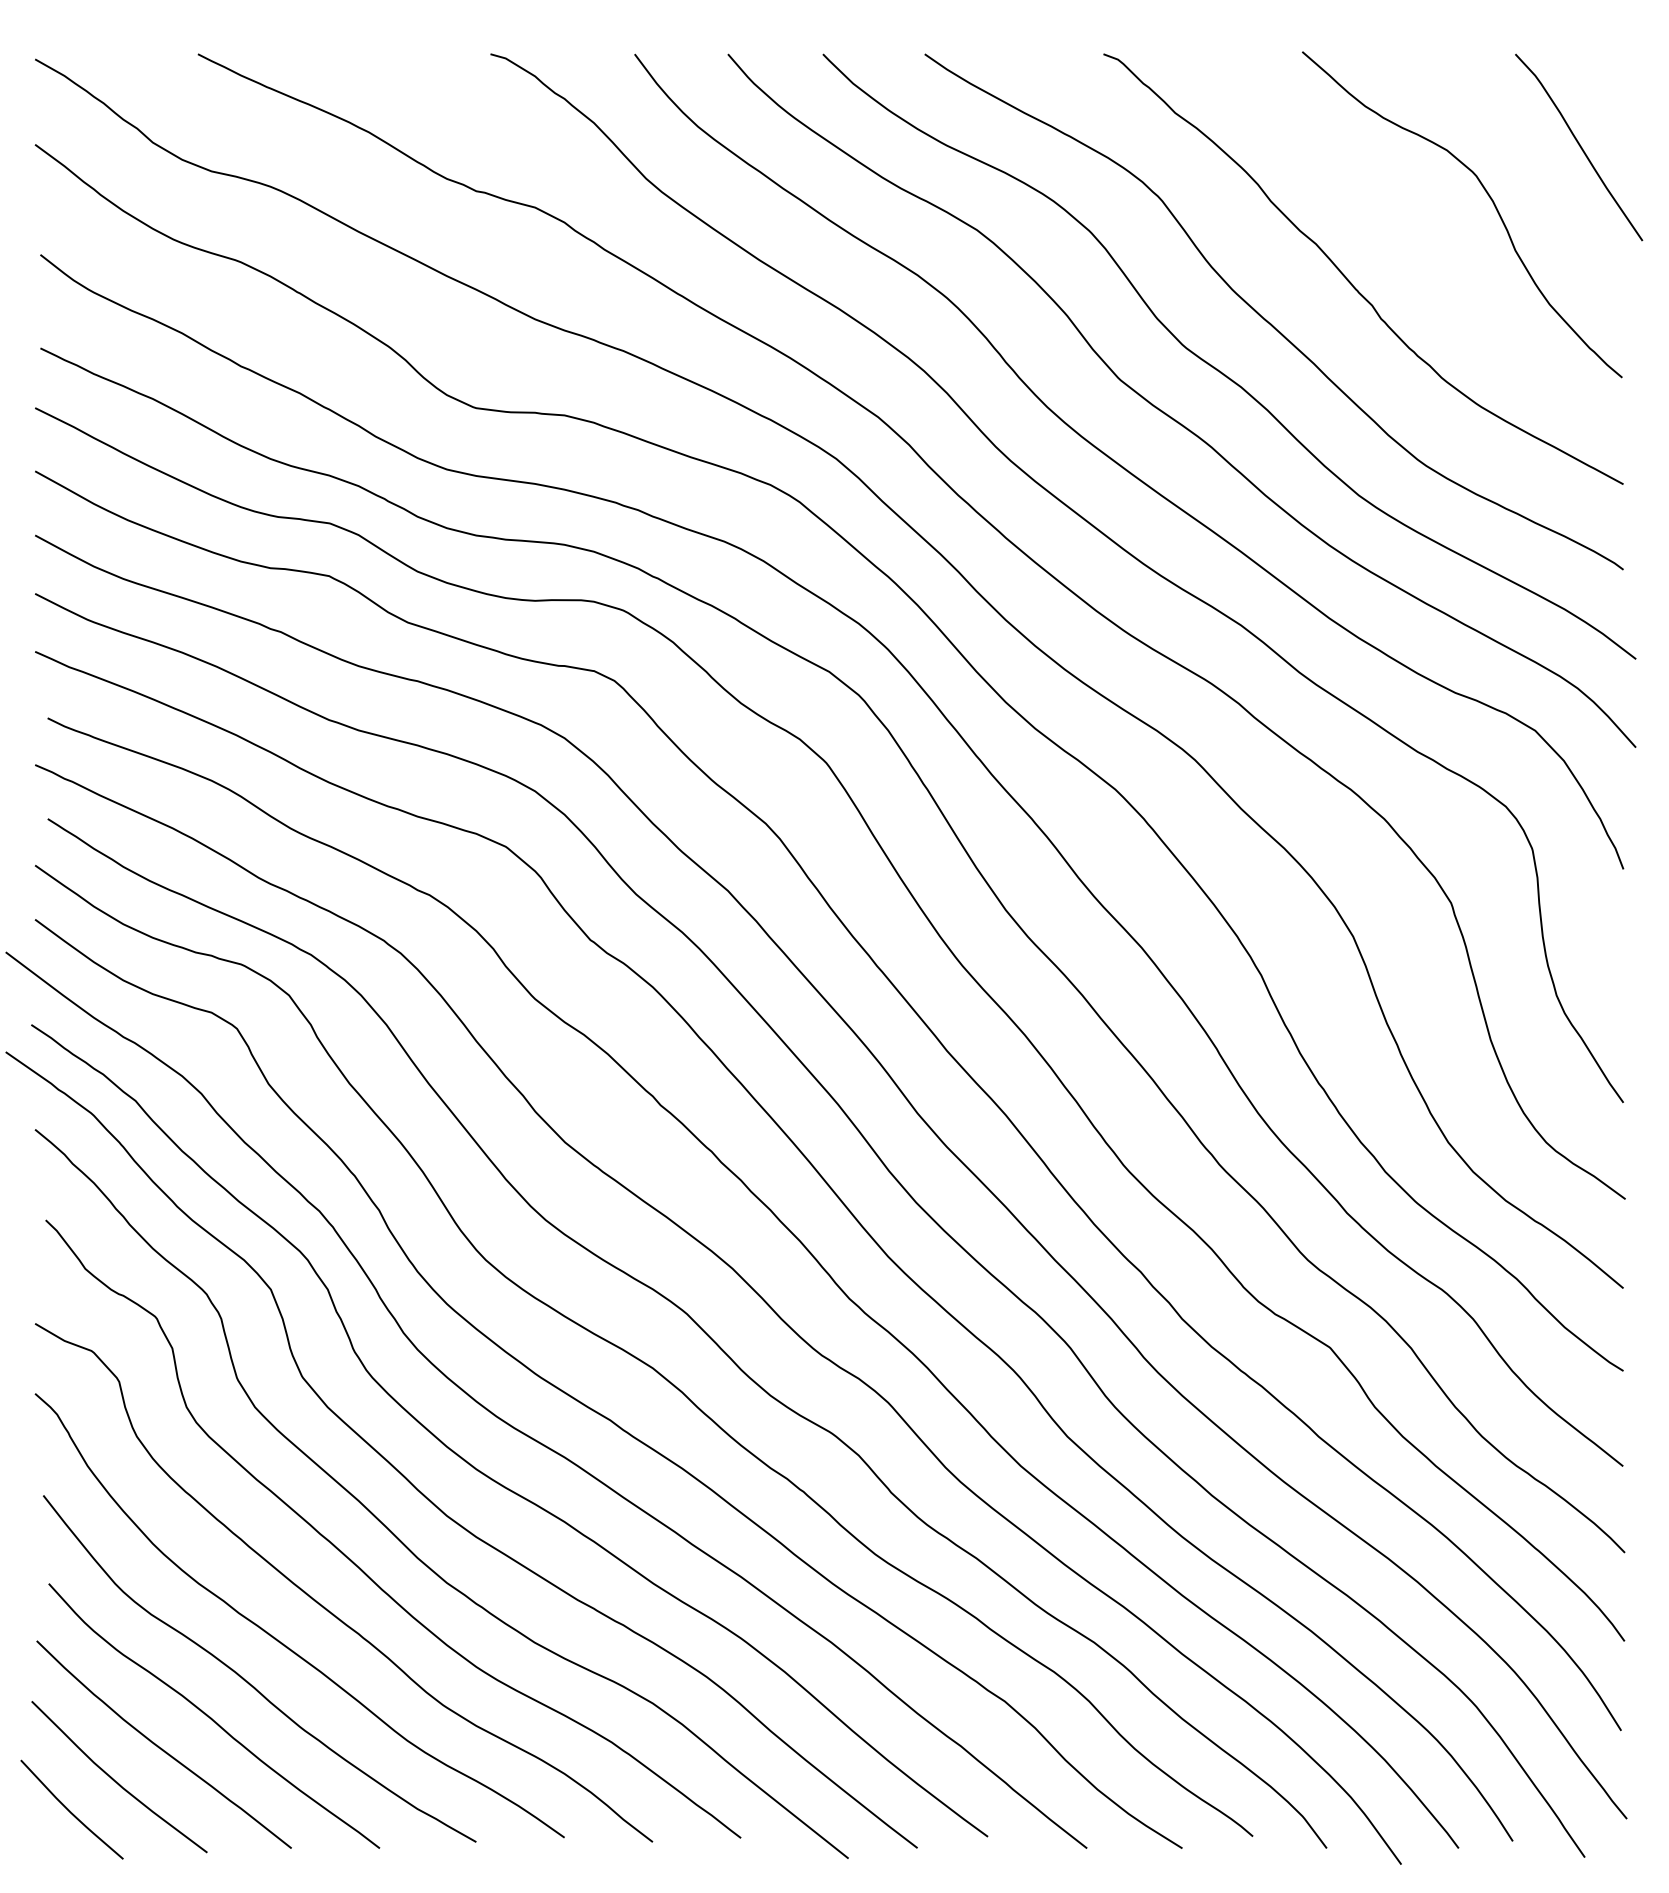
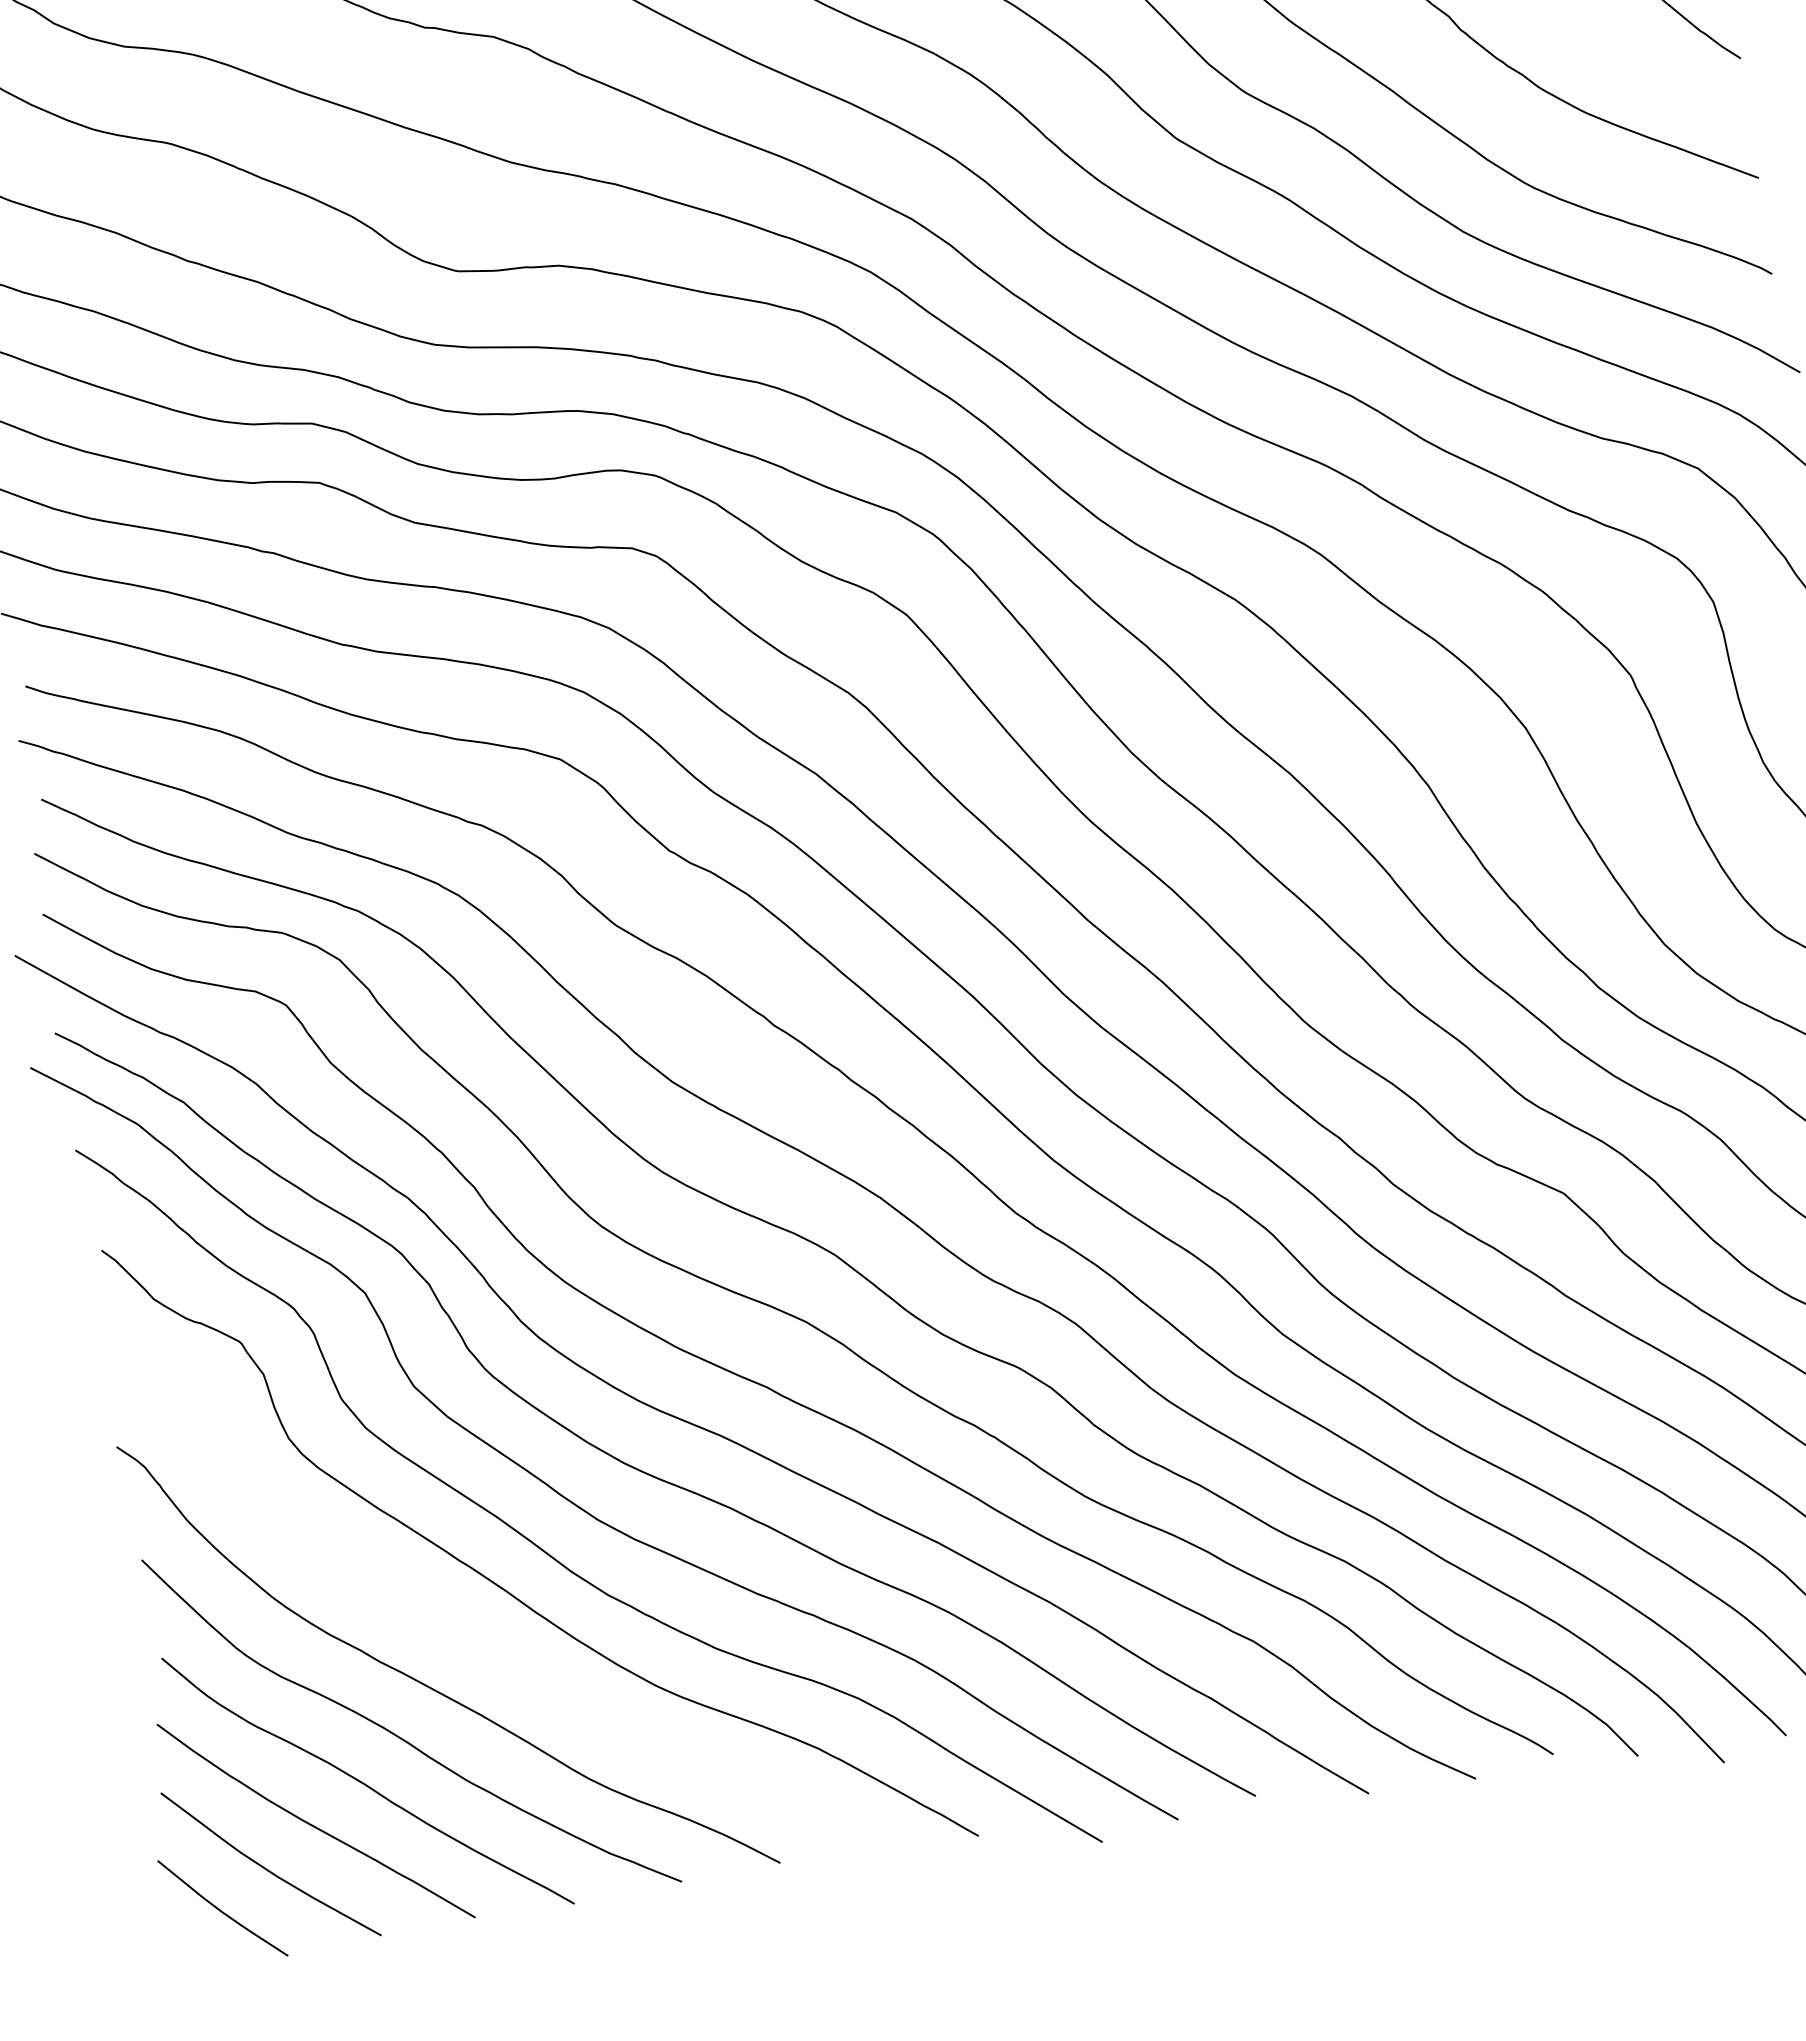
curve: (324, 1606) -> (474, 1640), removed

